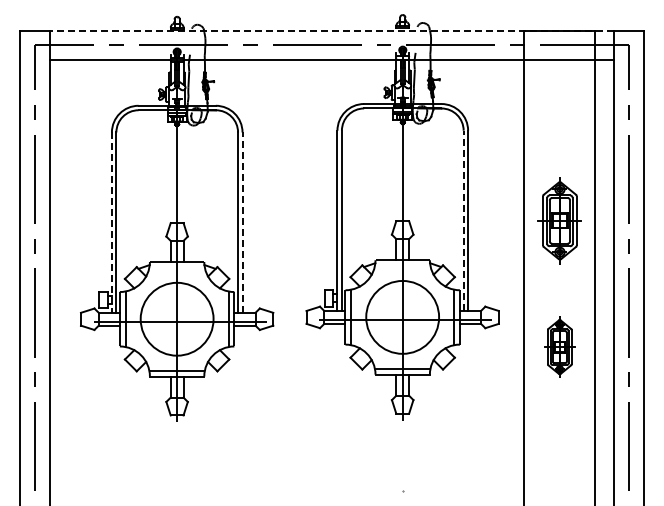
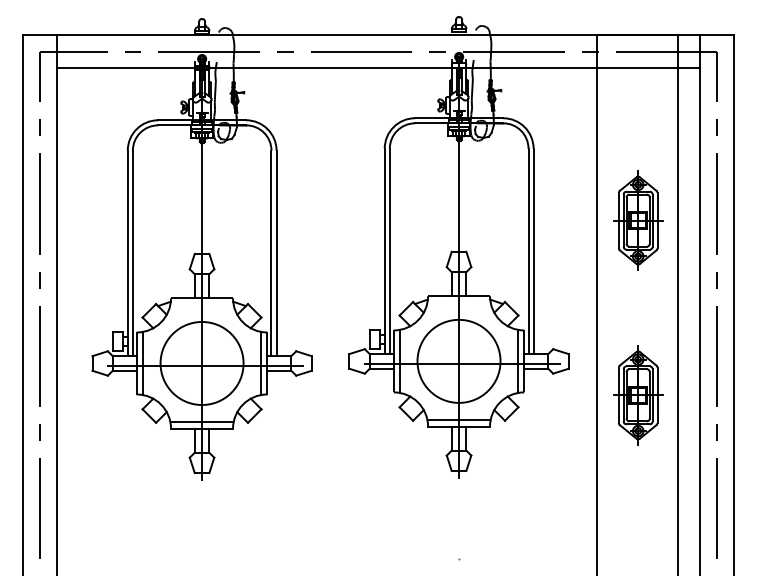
line: (331, 31) -> (377, 35), dashed -> solid
line: (463, 220) -> (528, 250), dashed -> solid
part: (559, 220) -> (637, 220), moved
line: (242, 222) -> (276, 253), dashed -> solid
line: (111, 223) -> (127, 254), dashed -> solid
part: (559, 346) -> (637, 394), size x1.43

